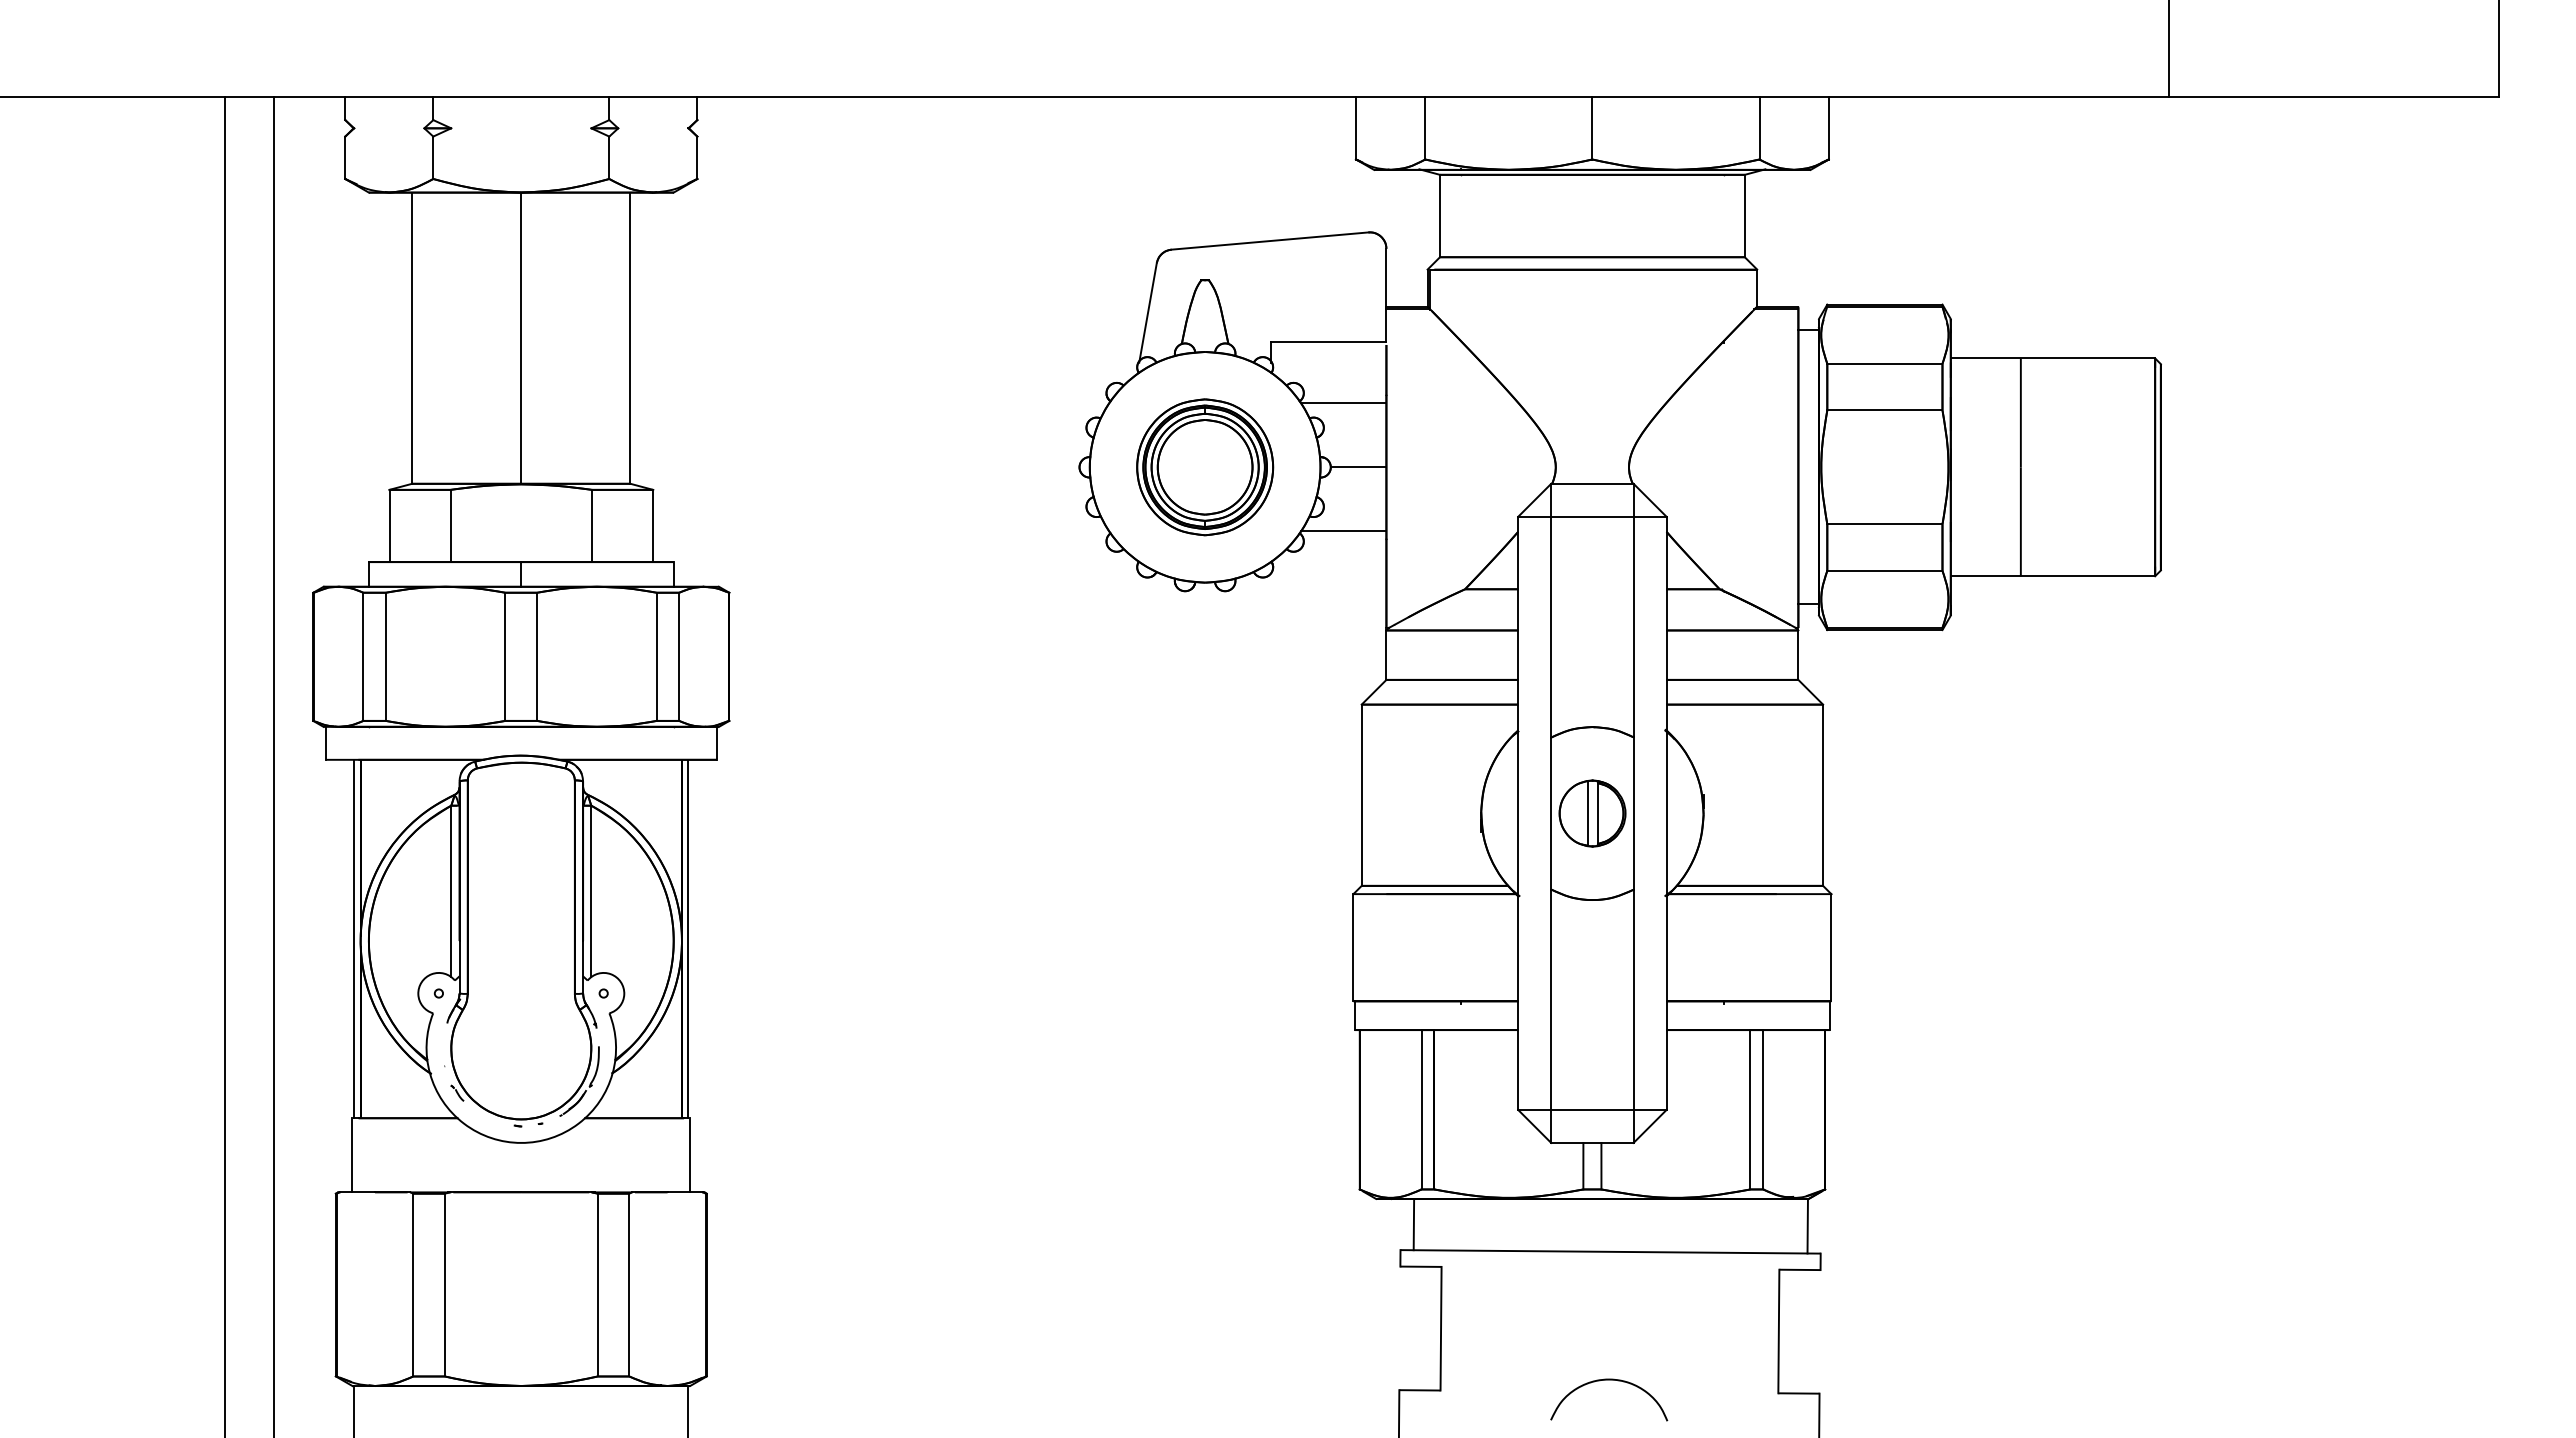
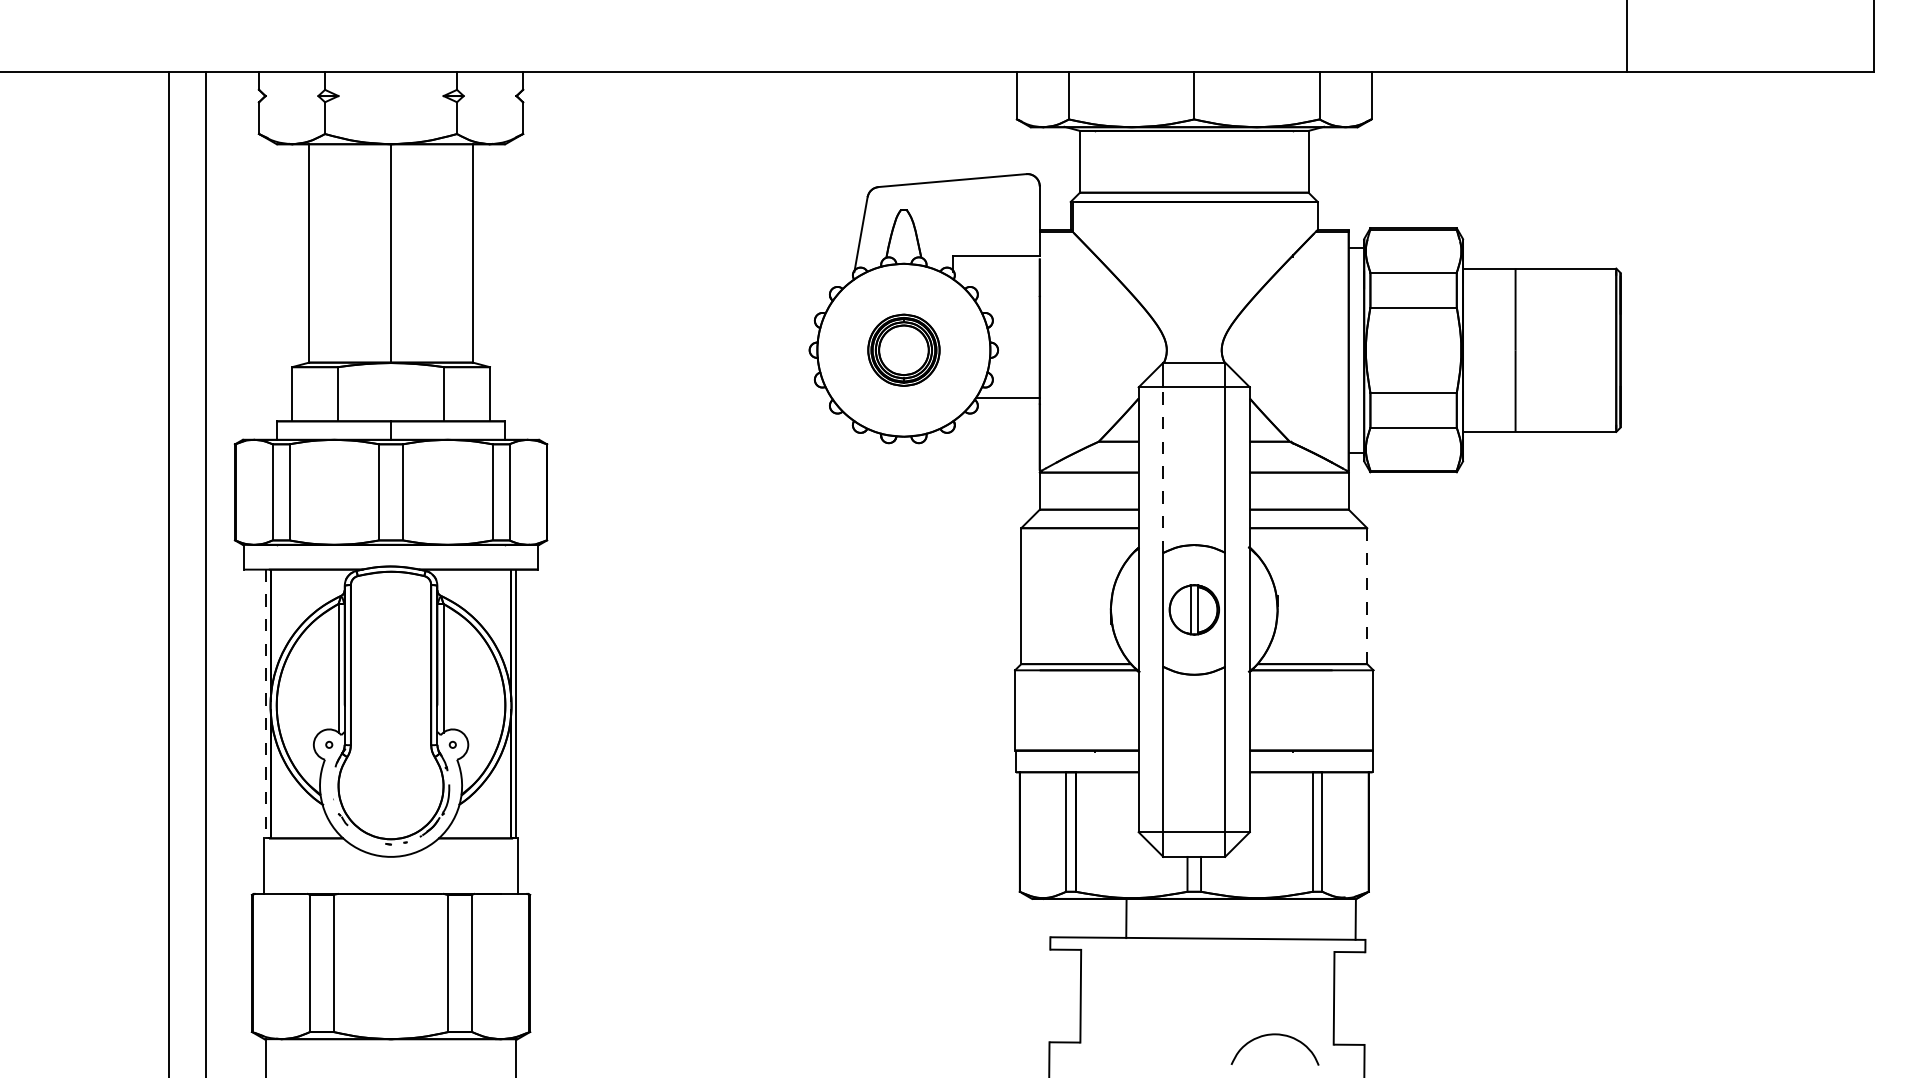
line: (1343, 403) -> (1007, 302), removed
part: (1205, 467) -> (904, 350), size x0.7
line: (1358, 467) -> (1018, 350), removed
line: (1551, 626) -> (1163, 469), solid -> dashed
line: (1823, 795) -> (1367, 596), solid -> dashed
line: (354, 939) -> (265, 704), solid -> dashed
line: (1413, 1224) -> (1126, 918), moved
curve: (1609, 1380) -> (1275, 1035), moved

